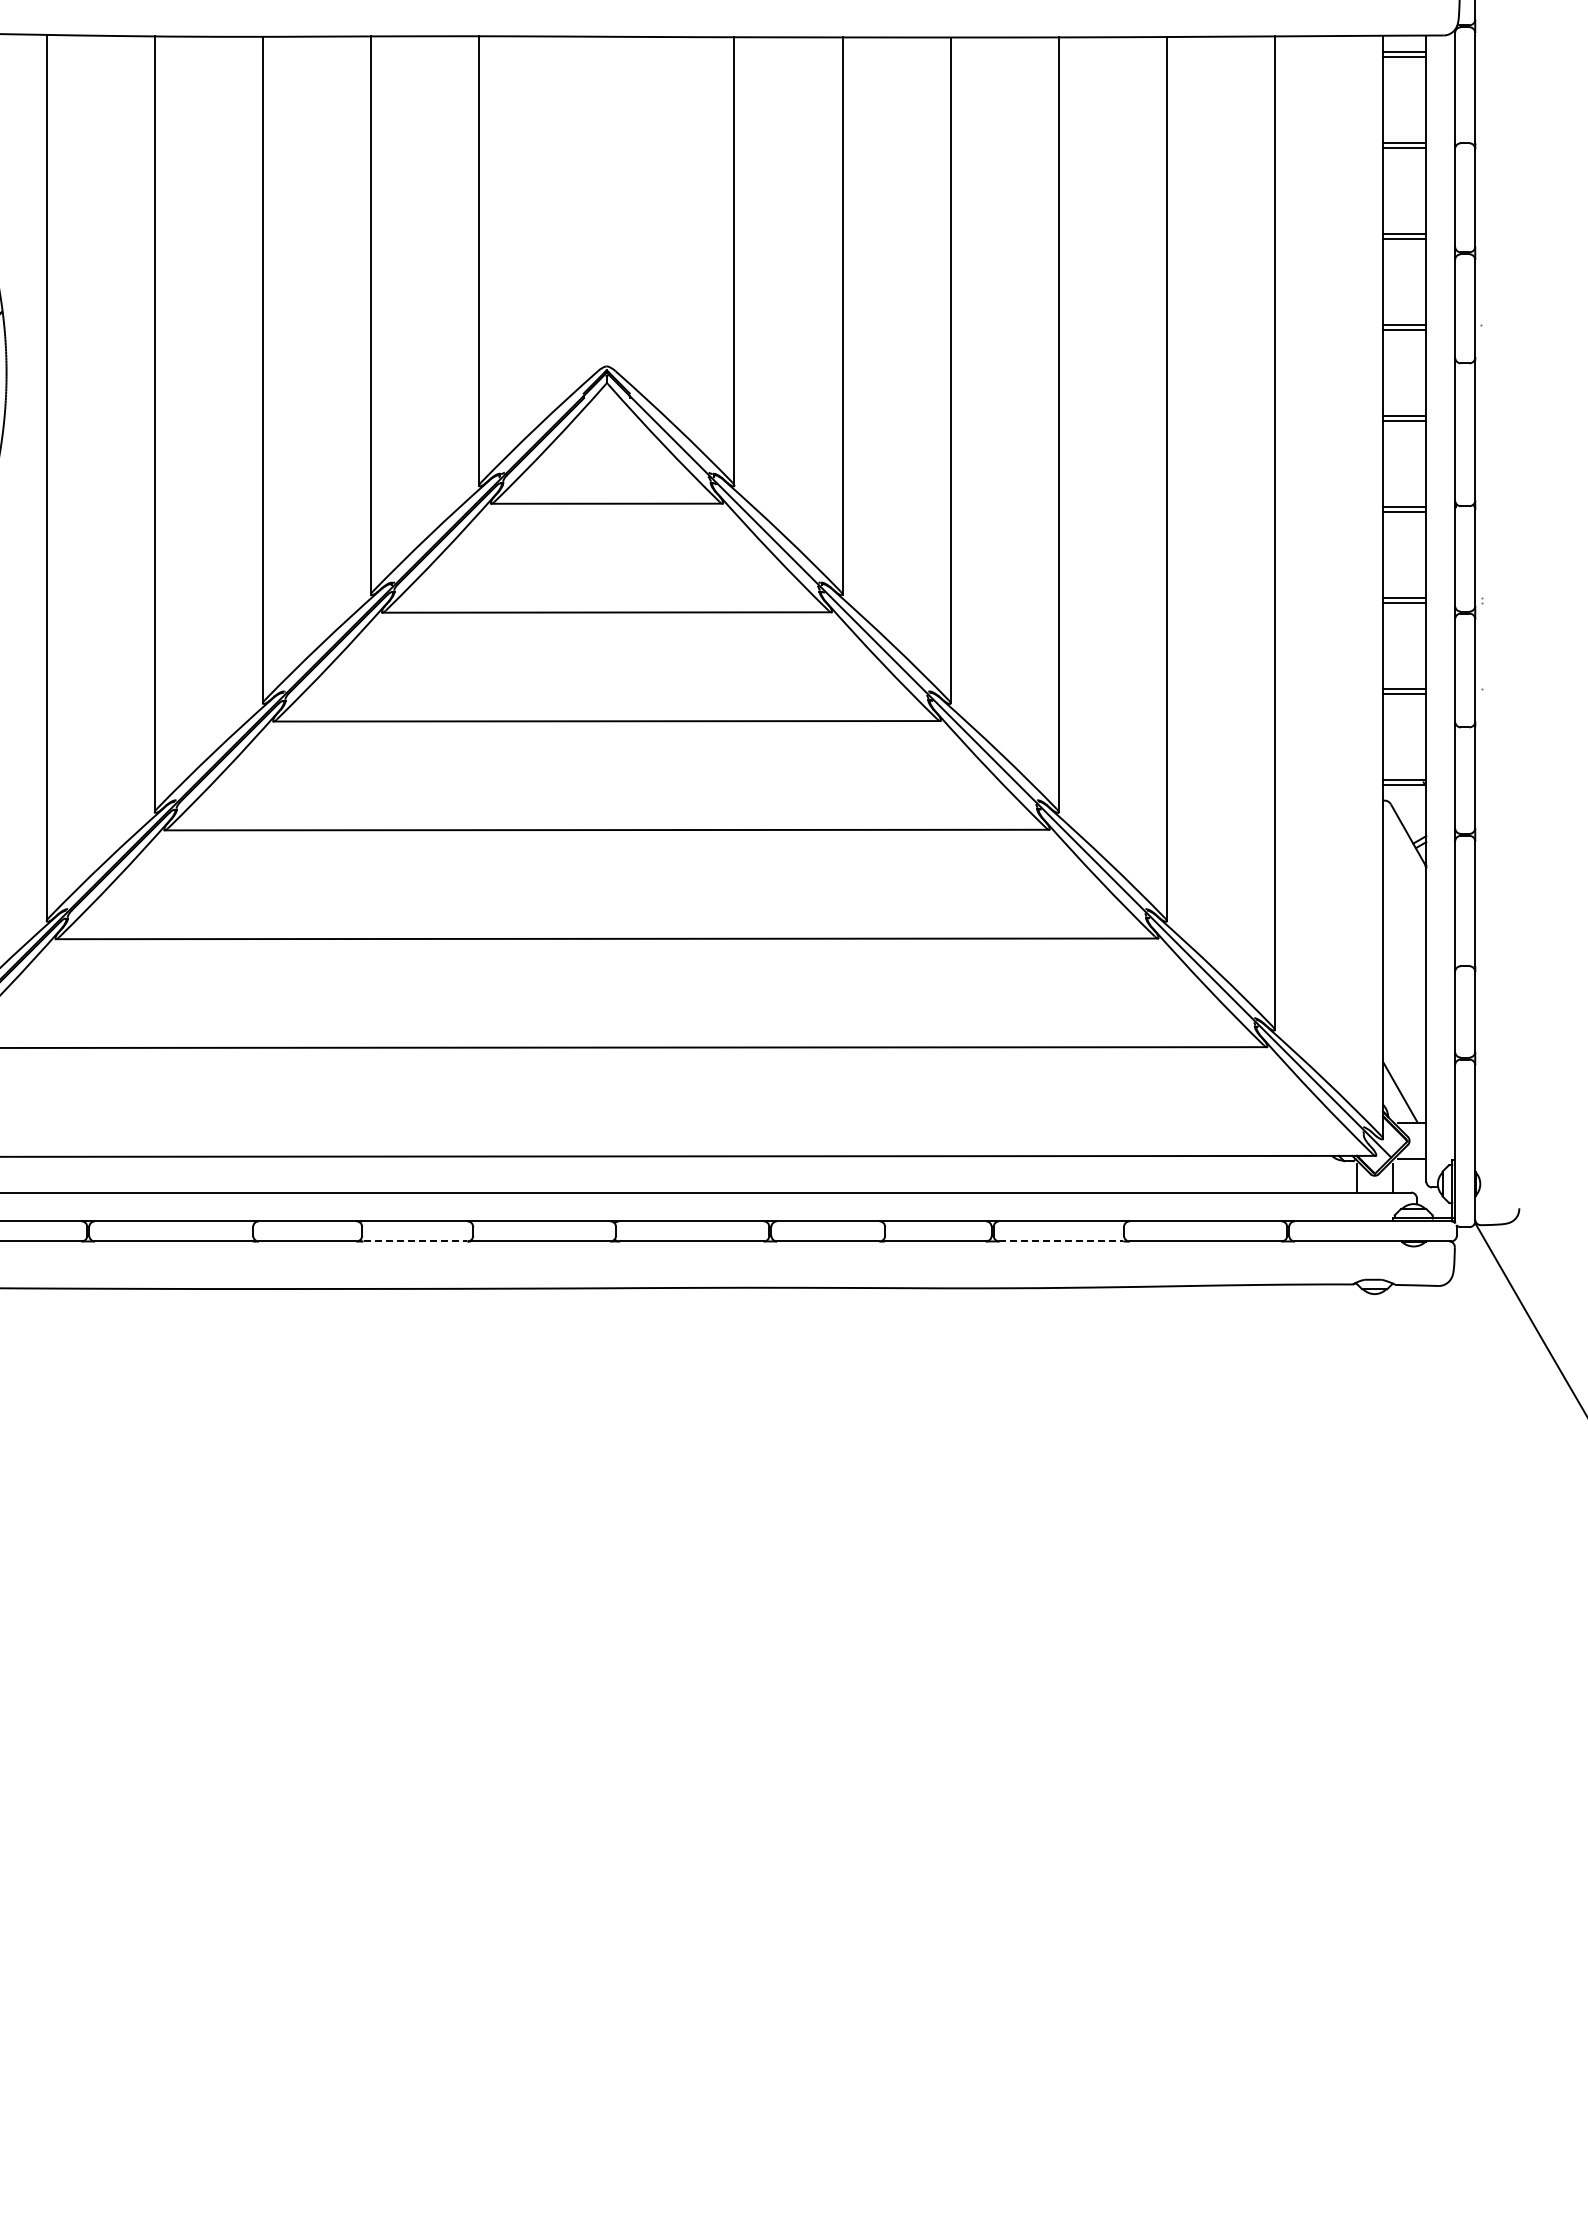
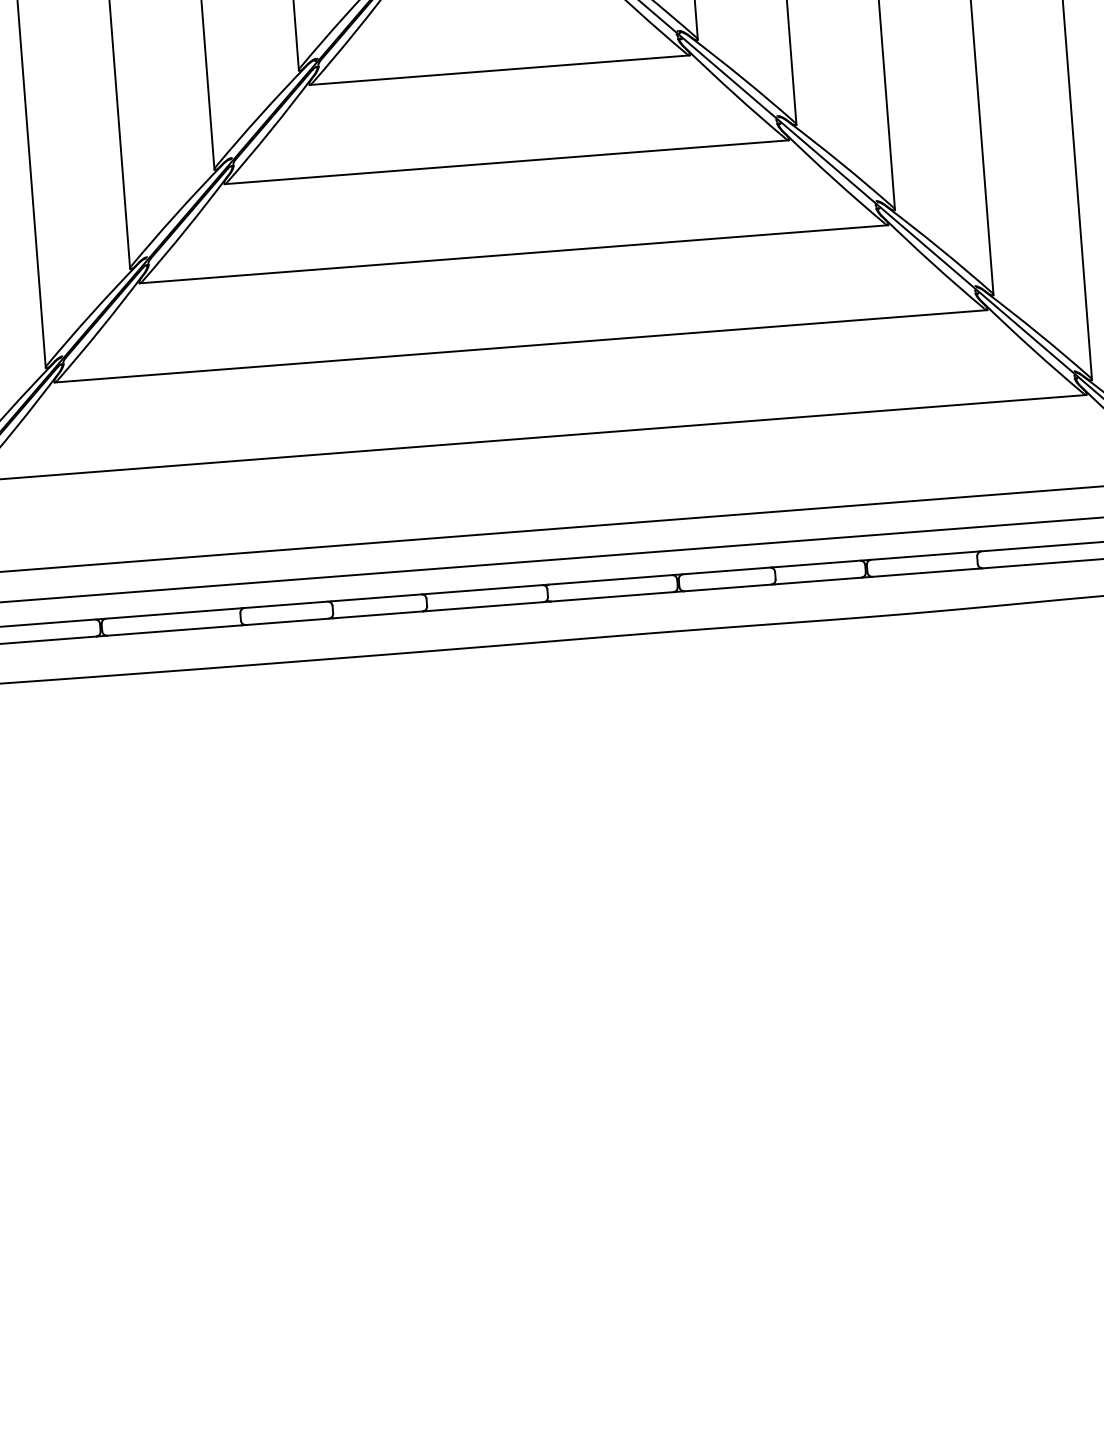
line: (415, 1241) -> (378, 614), dashed -> solid
line: (1061, 1241) -> (925, 572), dashed -> solid

